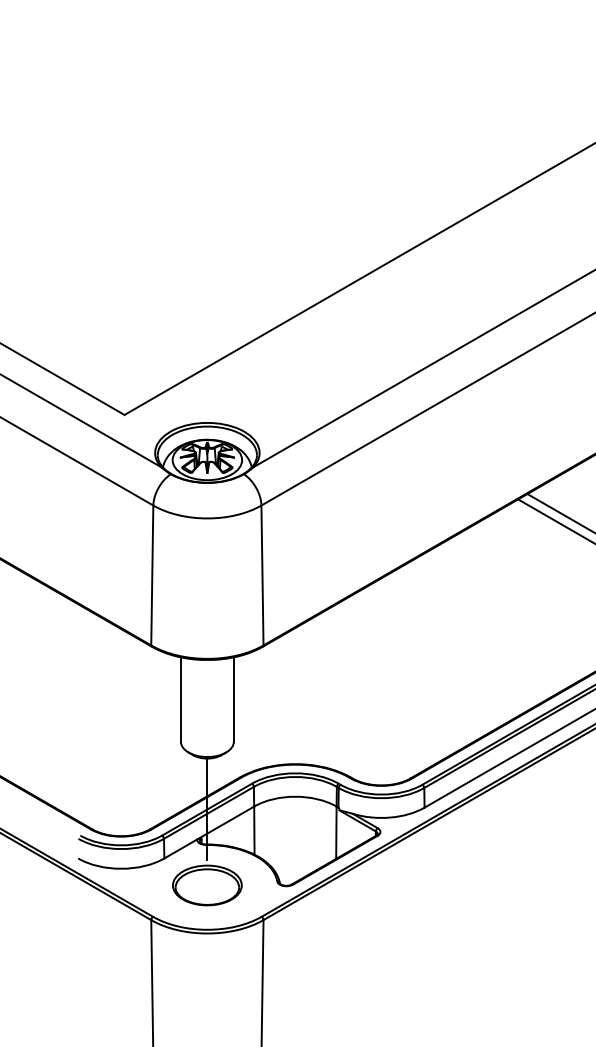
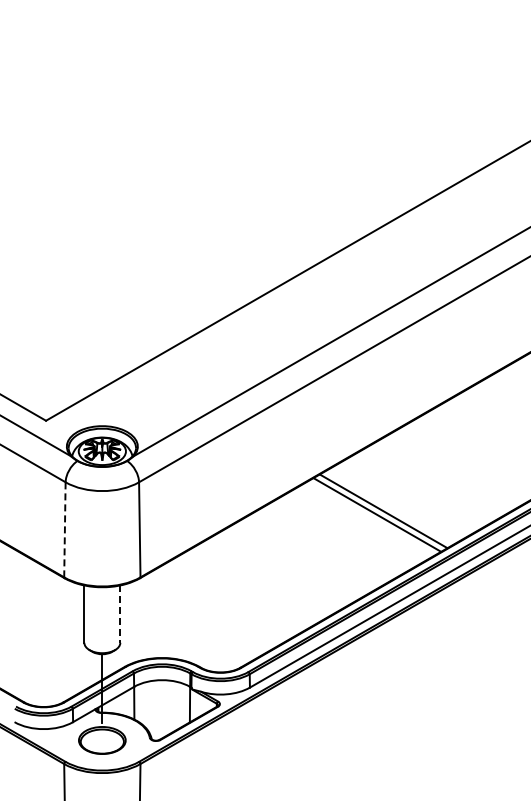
line: (151, 574) -> (64, 529), solid -> dashed
line: (234, 700) -> (120, 614), solid -> dashed

